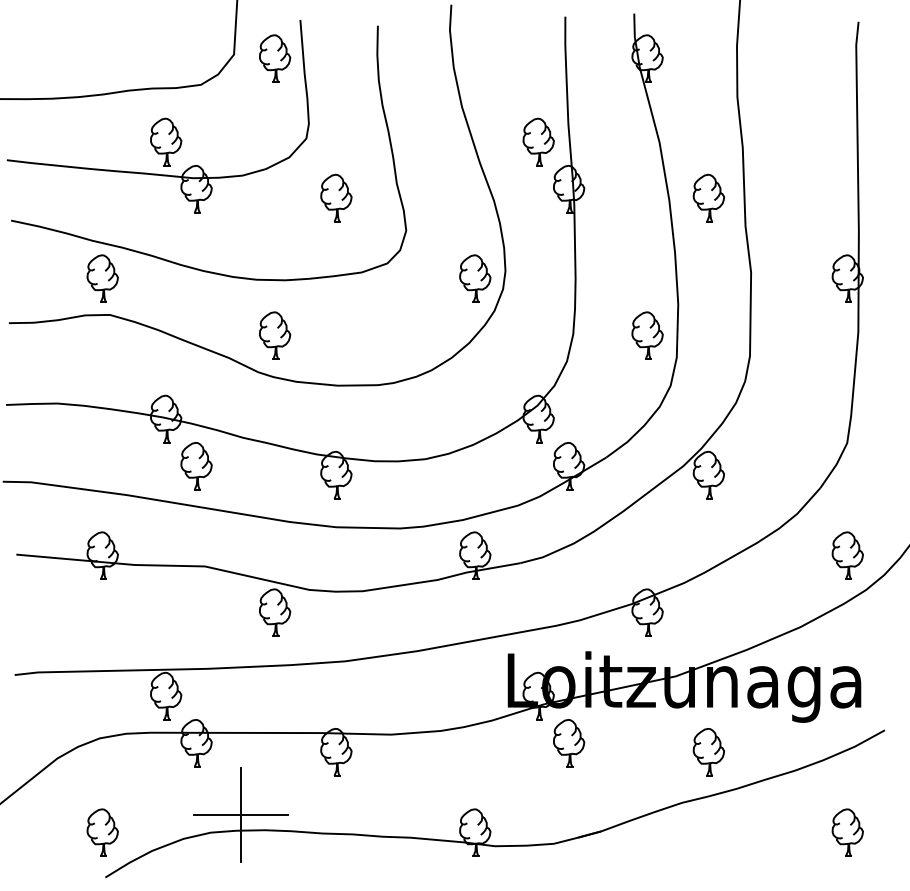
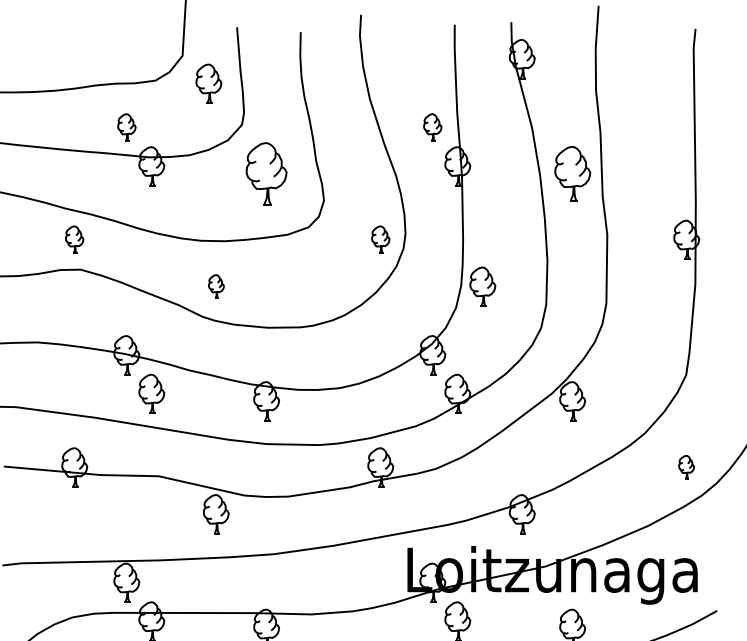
part: (275, 58) -> (209, 83), moved
part: (166, 141) -> (127, 127), size x0.7
part: (538, 141) -> (432, 127), size x0.7
part: (336, 197) -> (266, 173), size x1.6
part: (708, 197) -> (572, 173), size x1.4
part: (102, 278) -> (74, 239), size x0.7
part: (475, 278) -> (380, 239), size x0.7
part: (275, 335) -> (216, 286), size x0.6
part: (647, 335) -> (482, 286), moved
part: (847, 555) -> (686, 467), size x0.6

